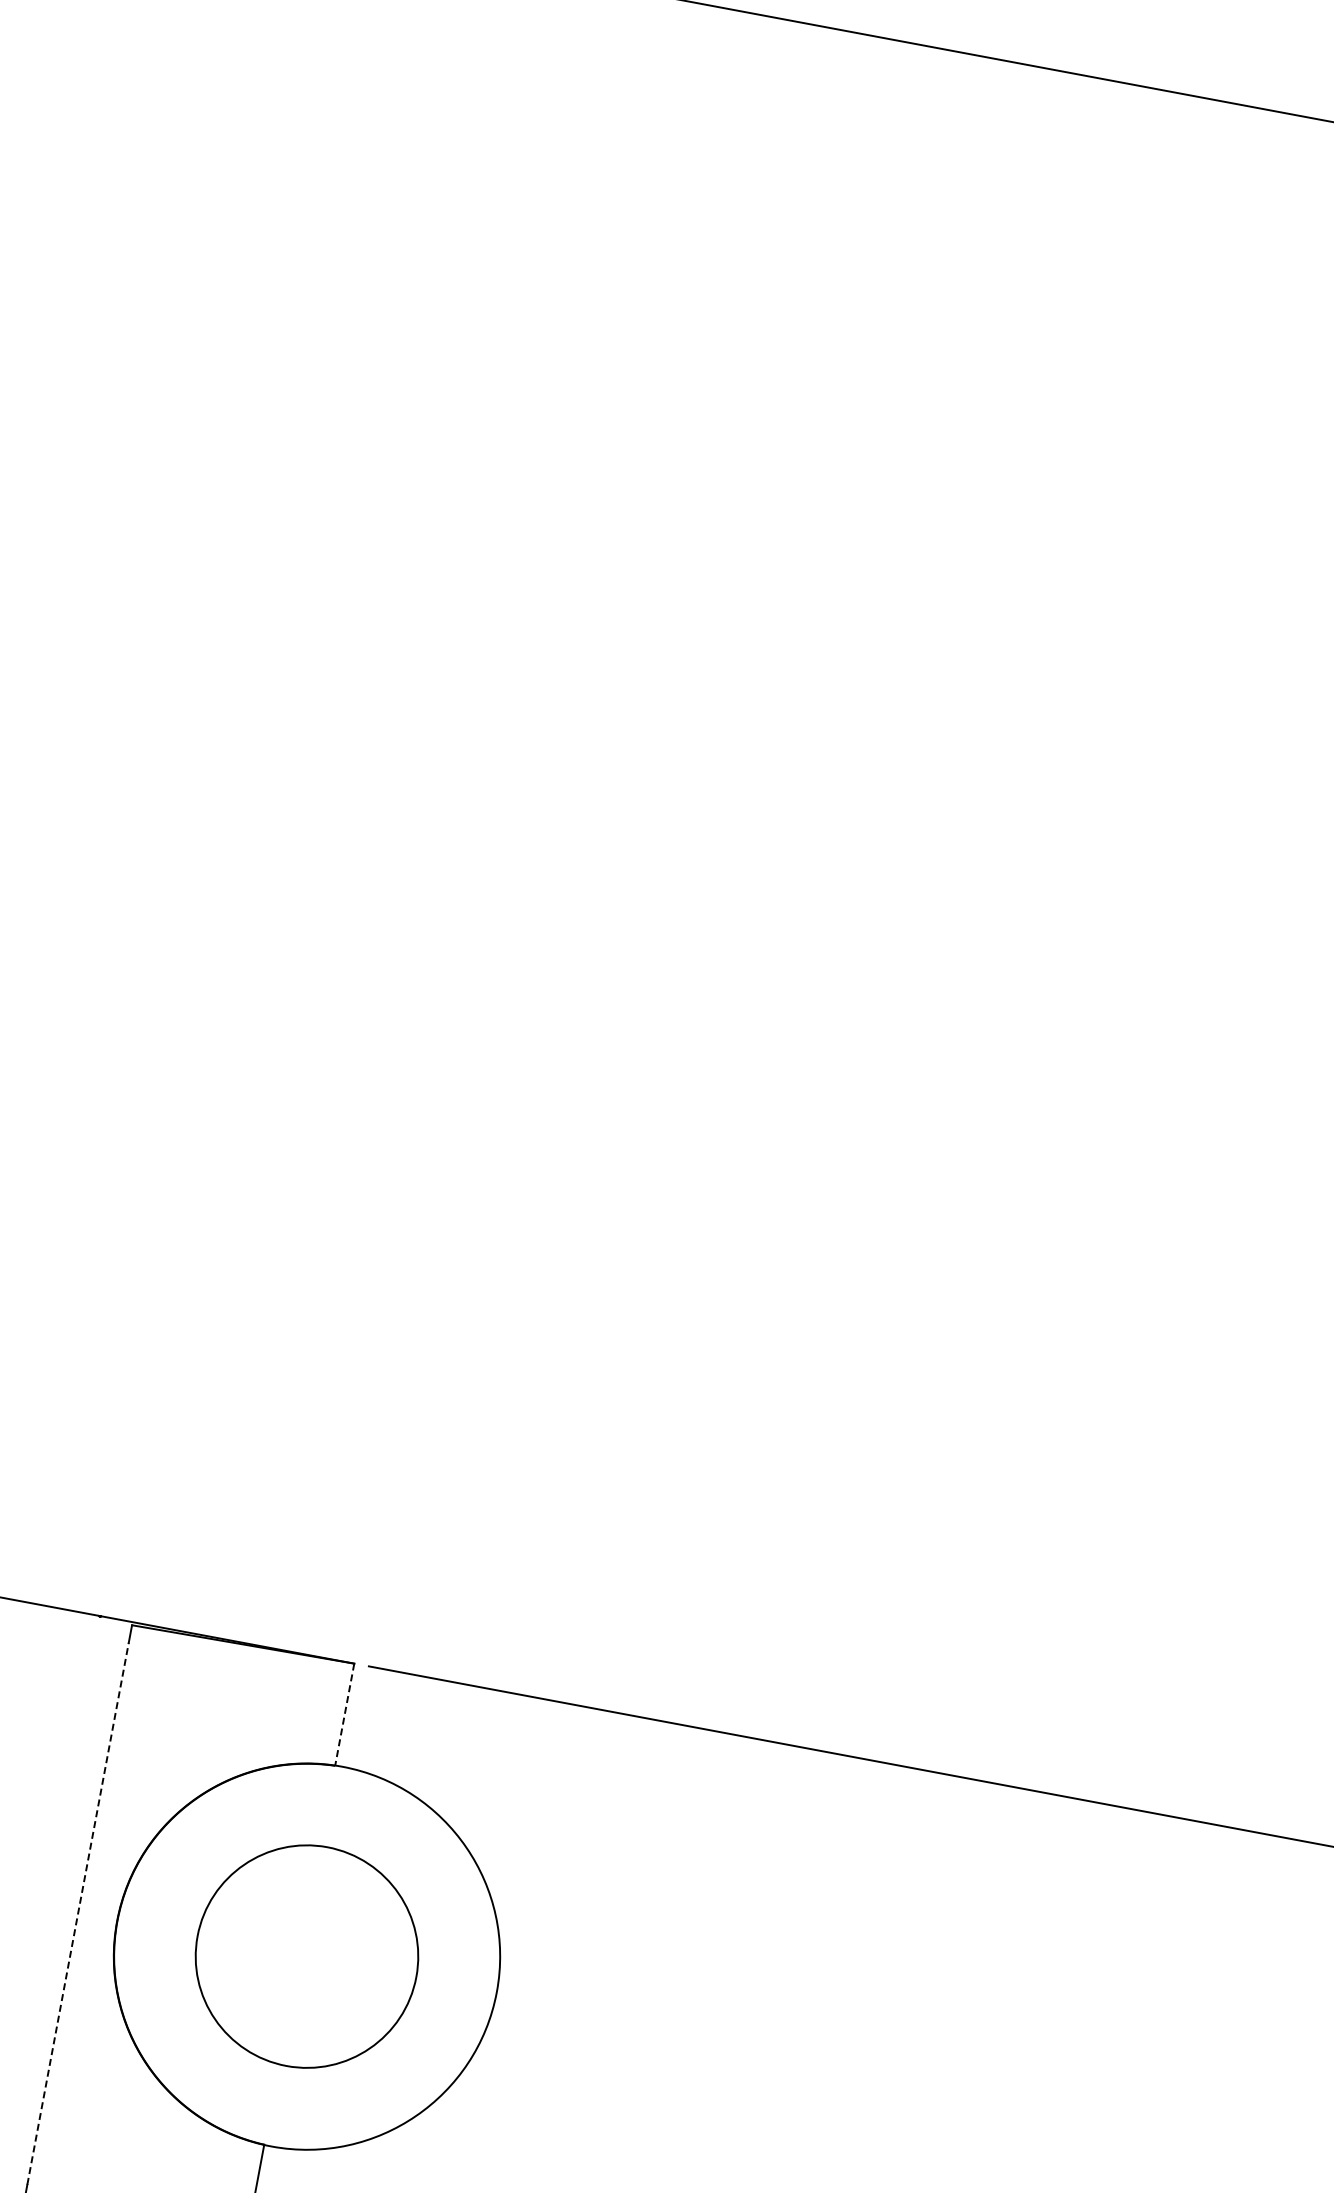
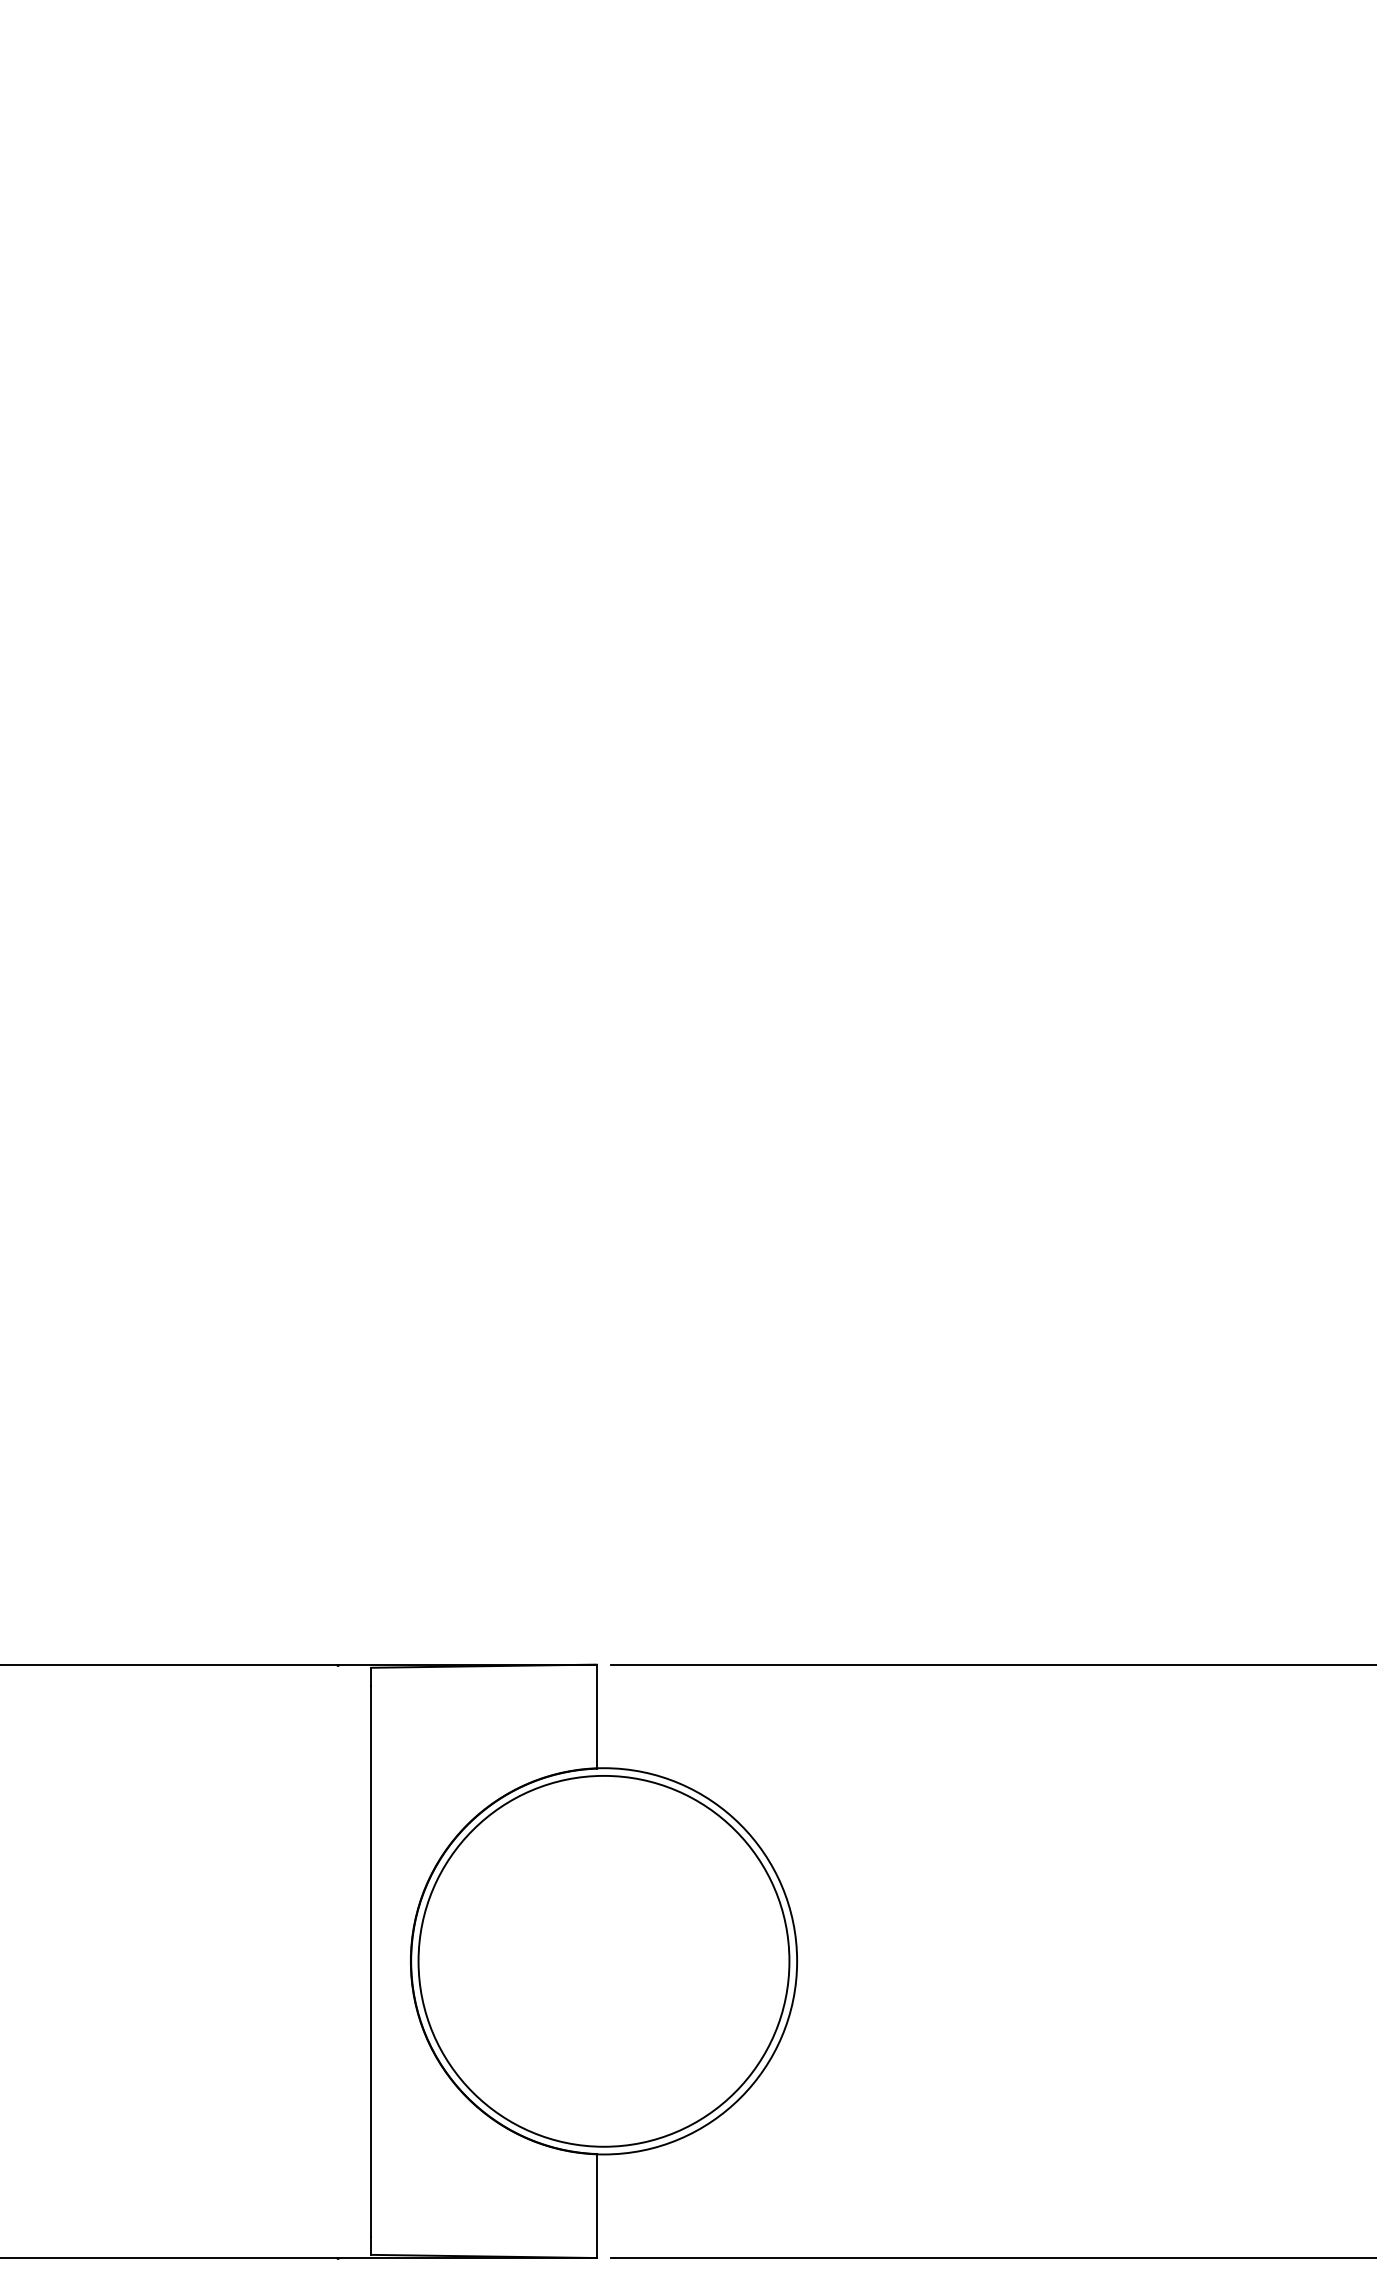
line: (344, 1715) -> (596, 1717), dashed -> solid
line: (78, 1914) -> (371, 1961), dashed -> solid
circle: (306, 1955) -> (603, 1960), size x1.67

